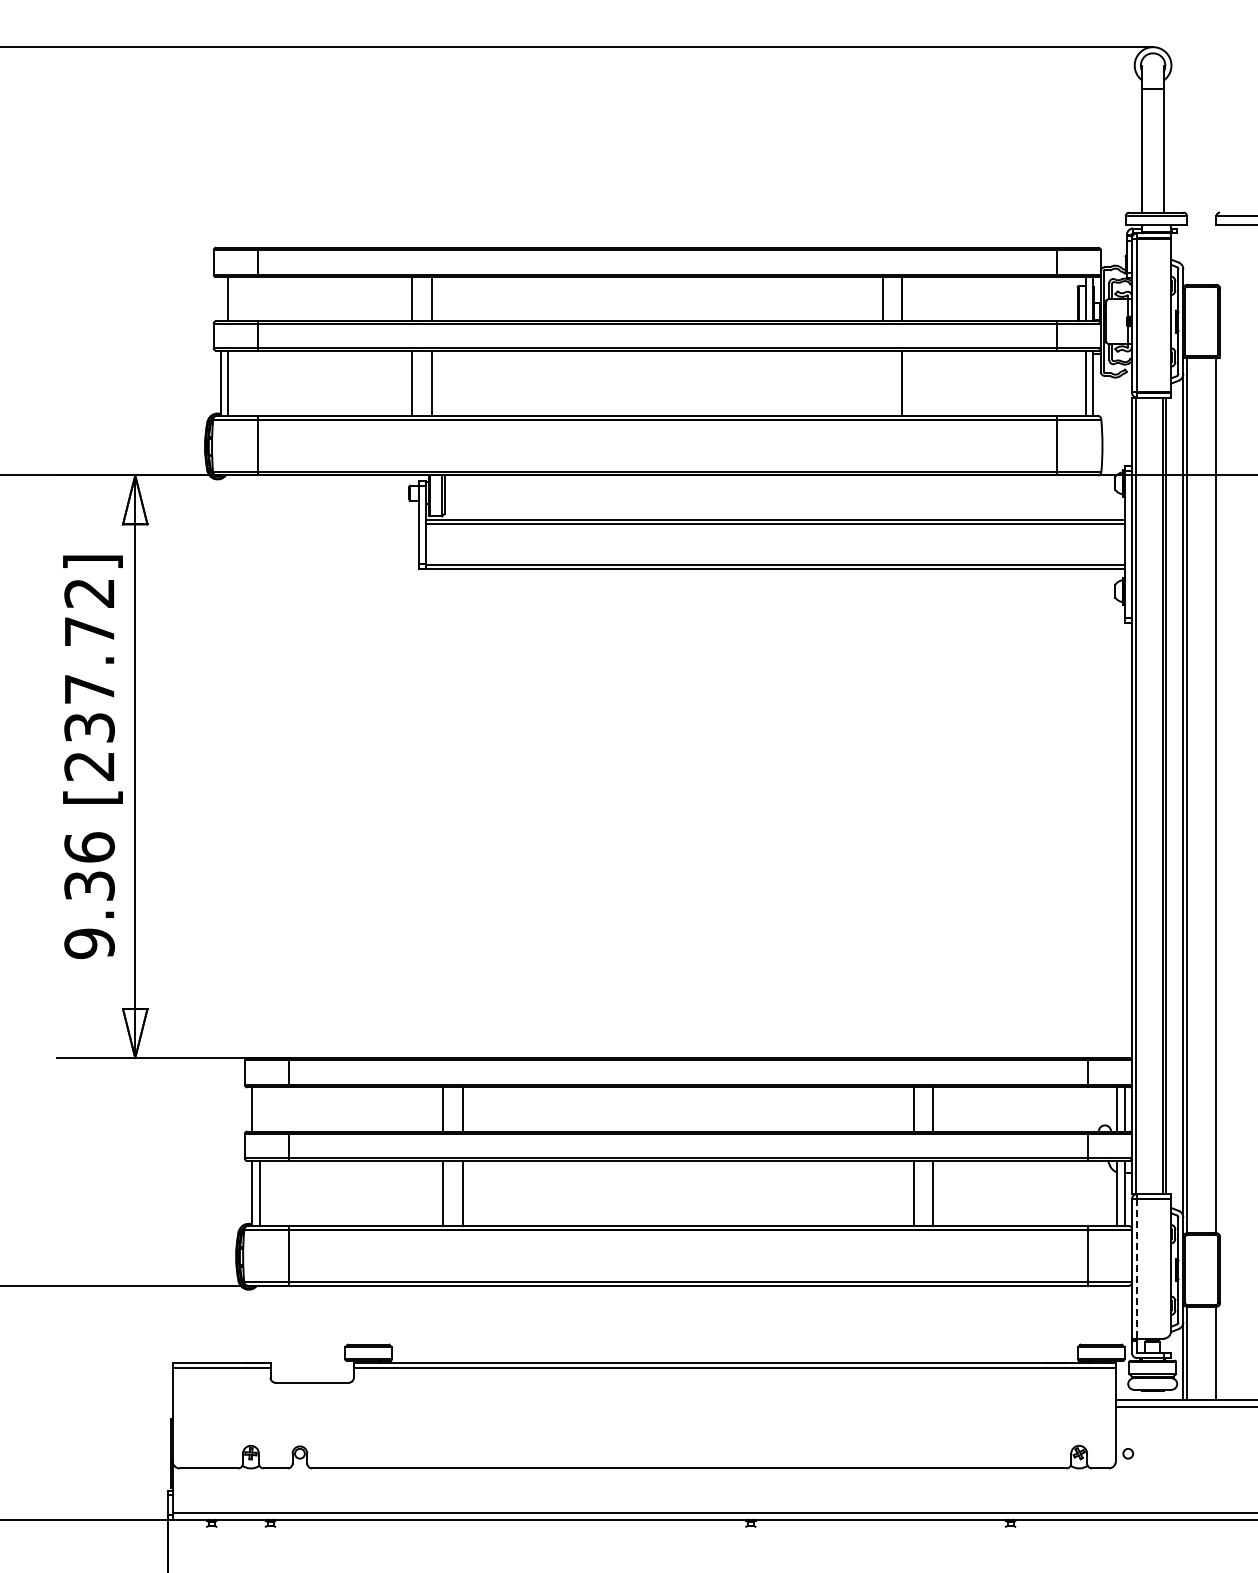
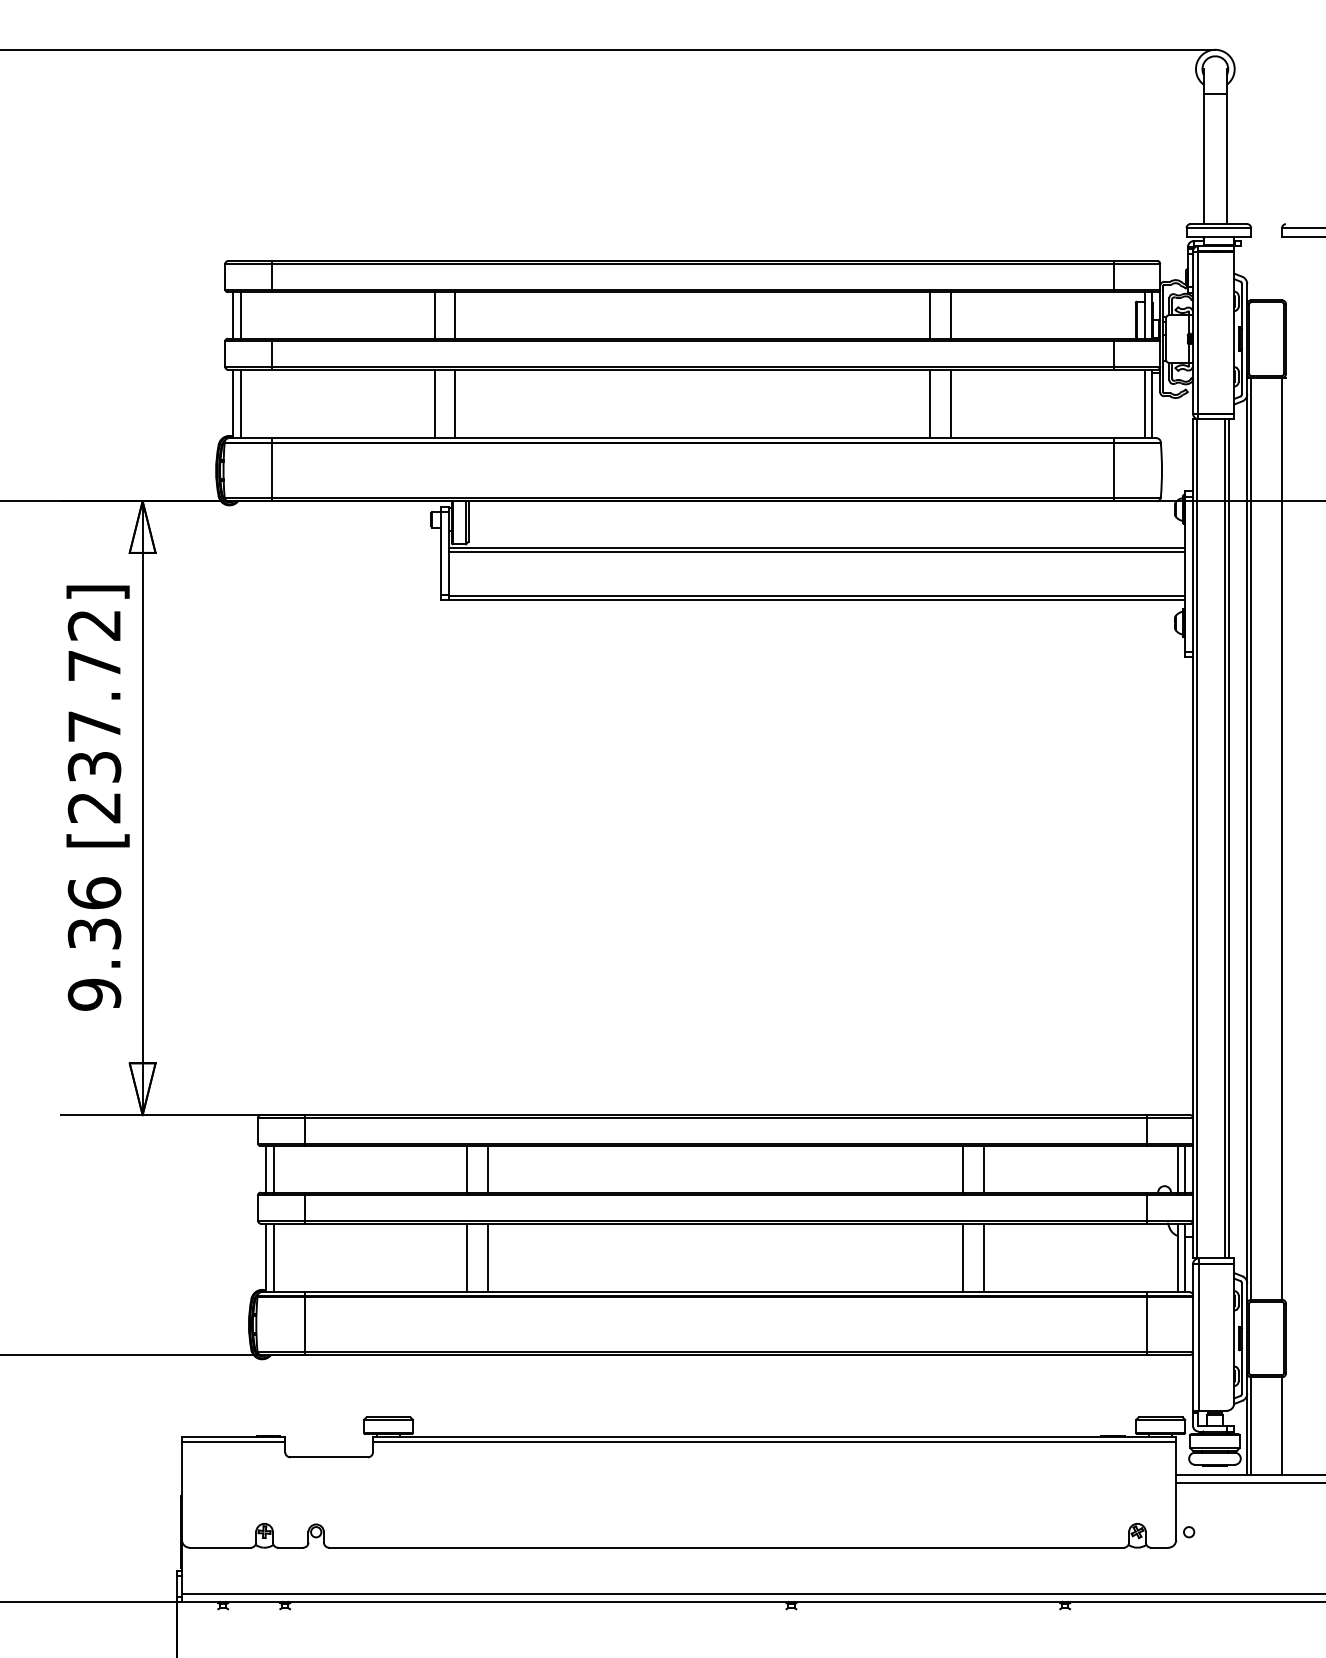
line: (221, 299) -> (233, 315), added
line: (882, 382) -> (930, 403), added
line: (259, 1109) -> (273, 1169), added
line: (1137, 1269) -> (1198, 1338), dashed -> solid

